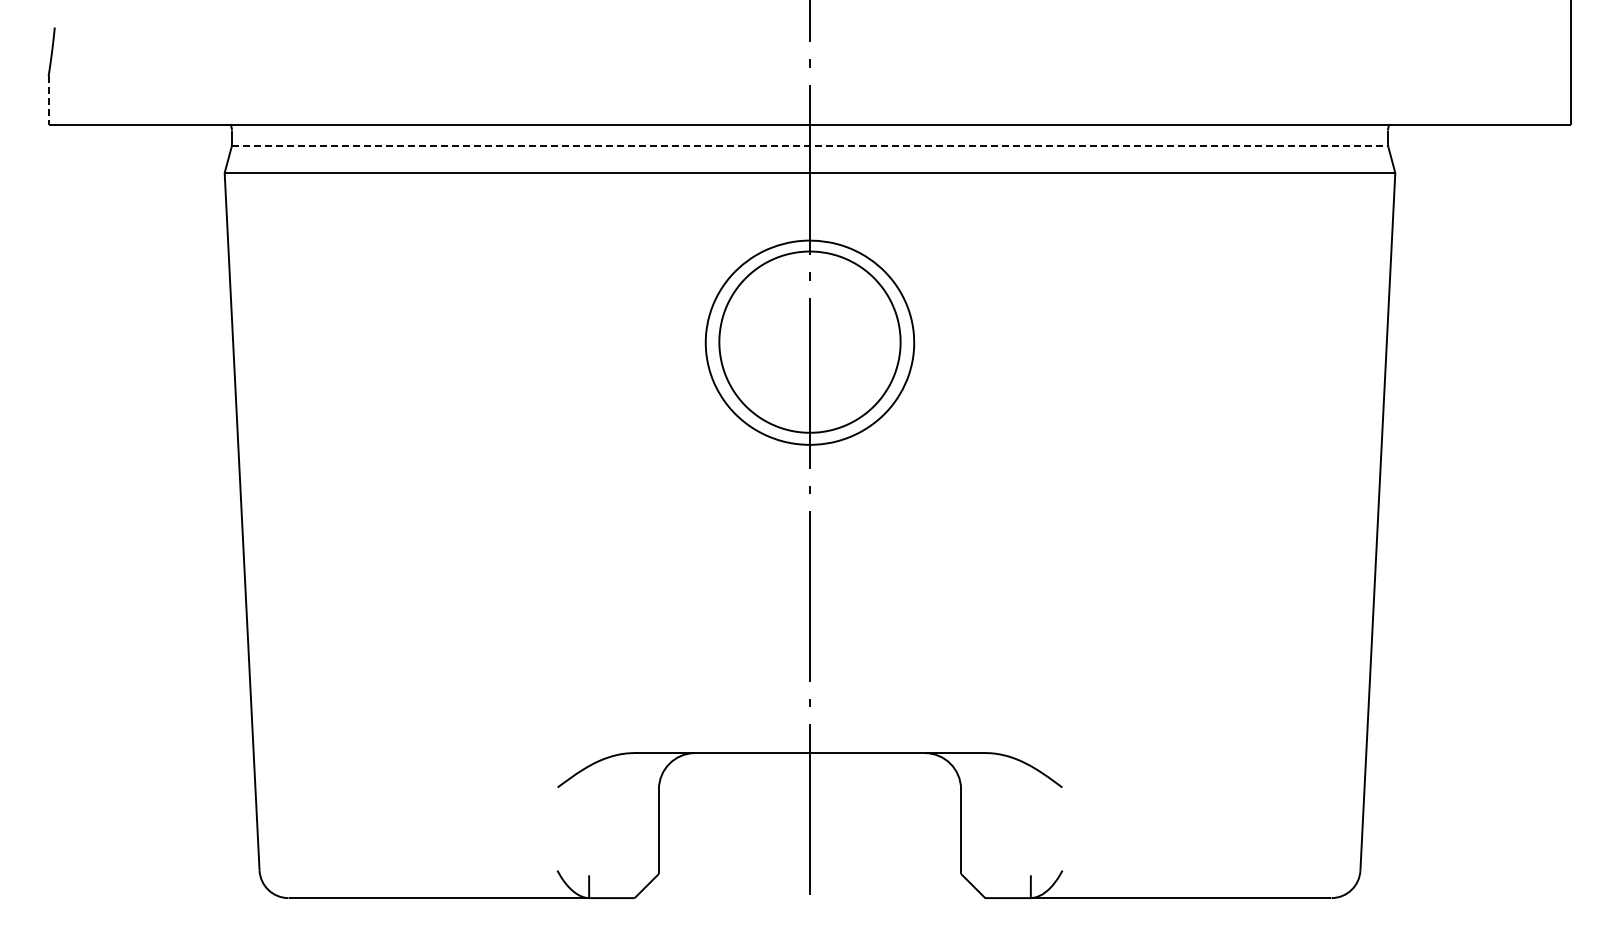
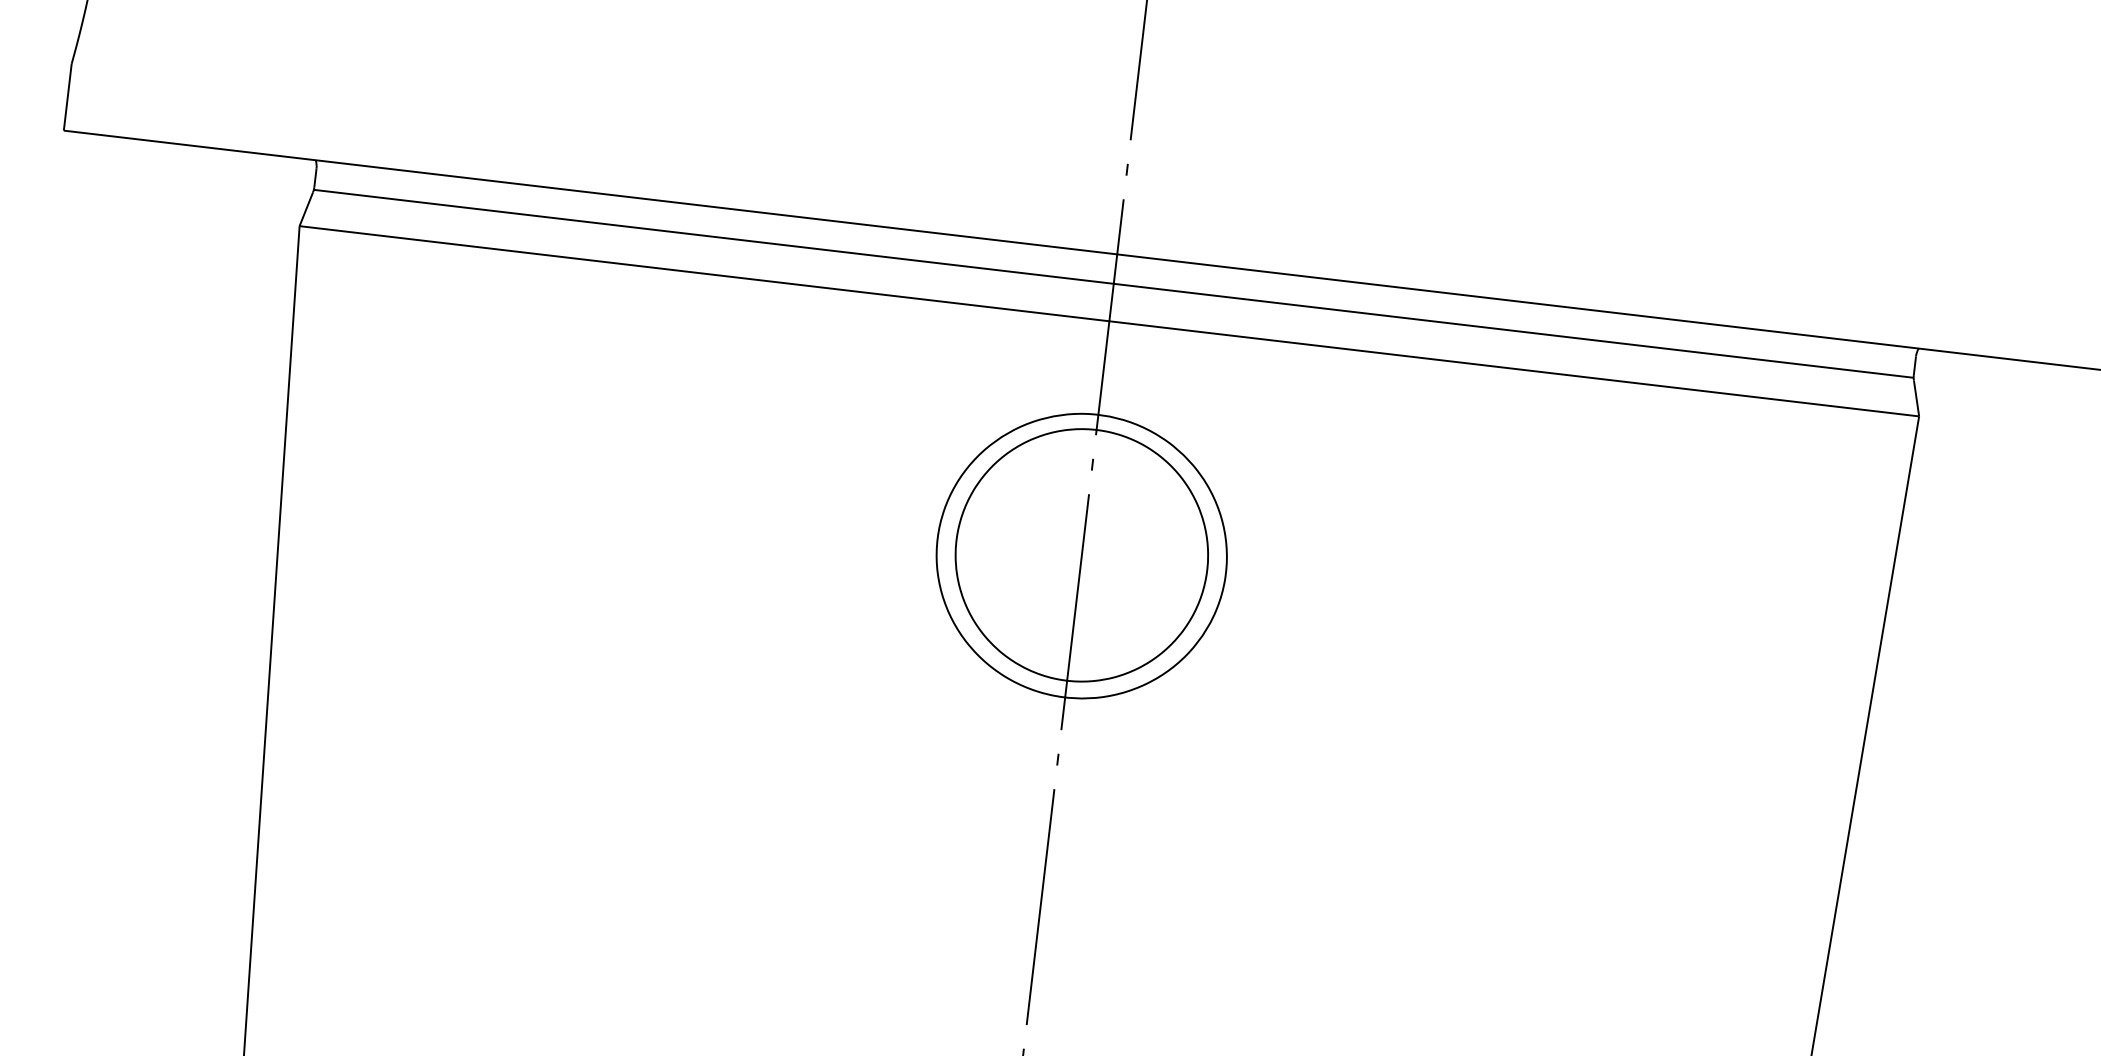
line: (48, 100) -> (67, 97), dashed -> solid
line: (810, 145) -> (1114, 283), dashed -> solid

